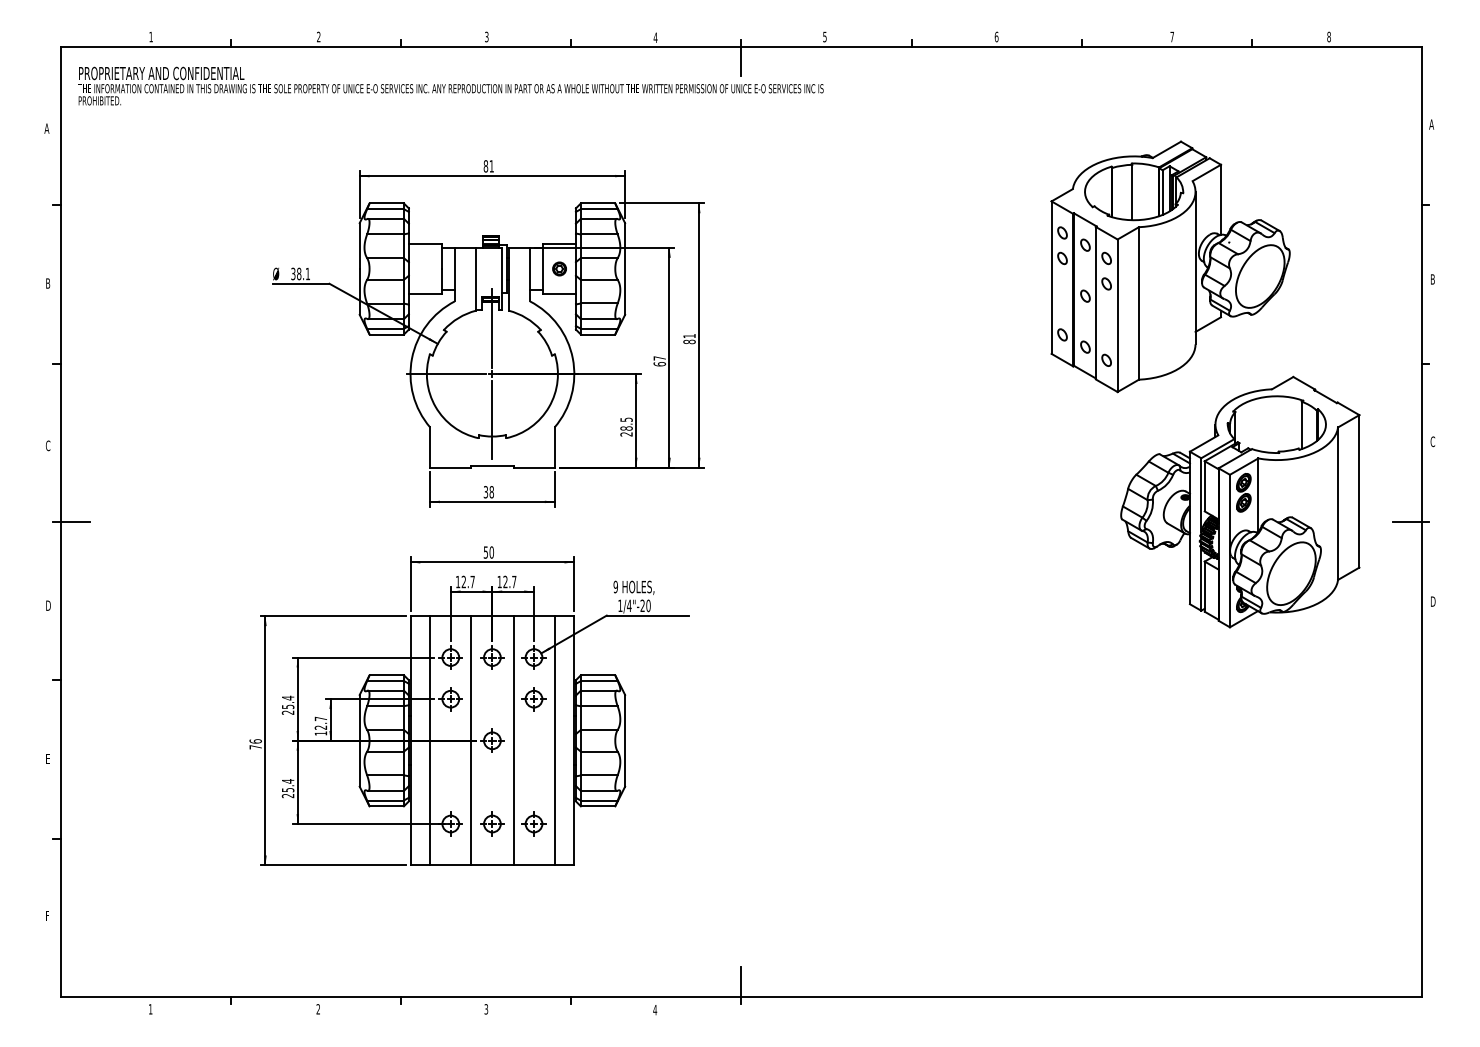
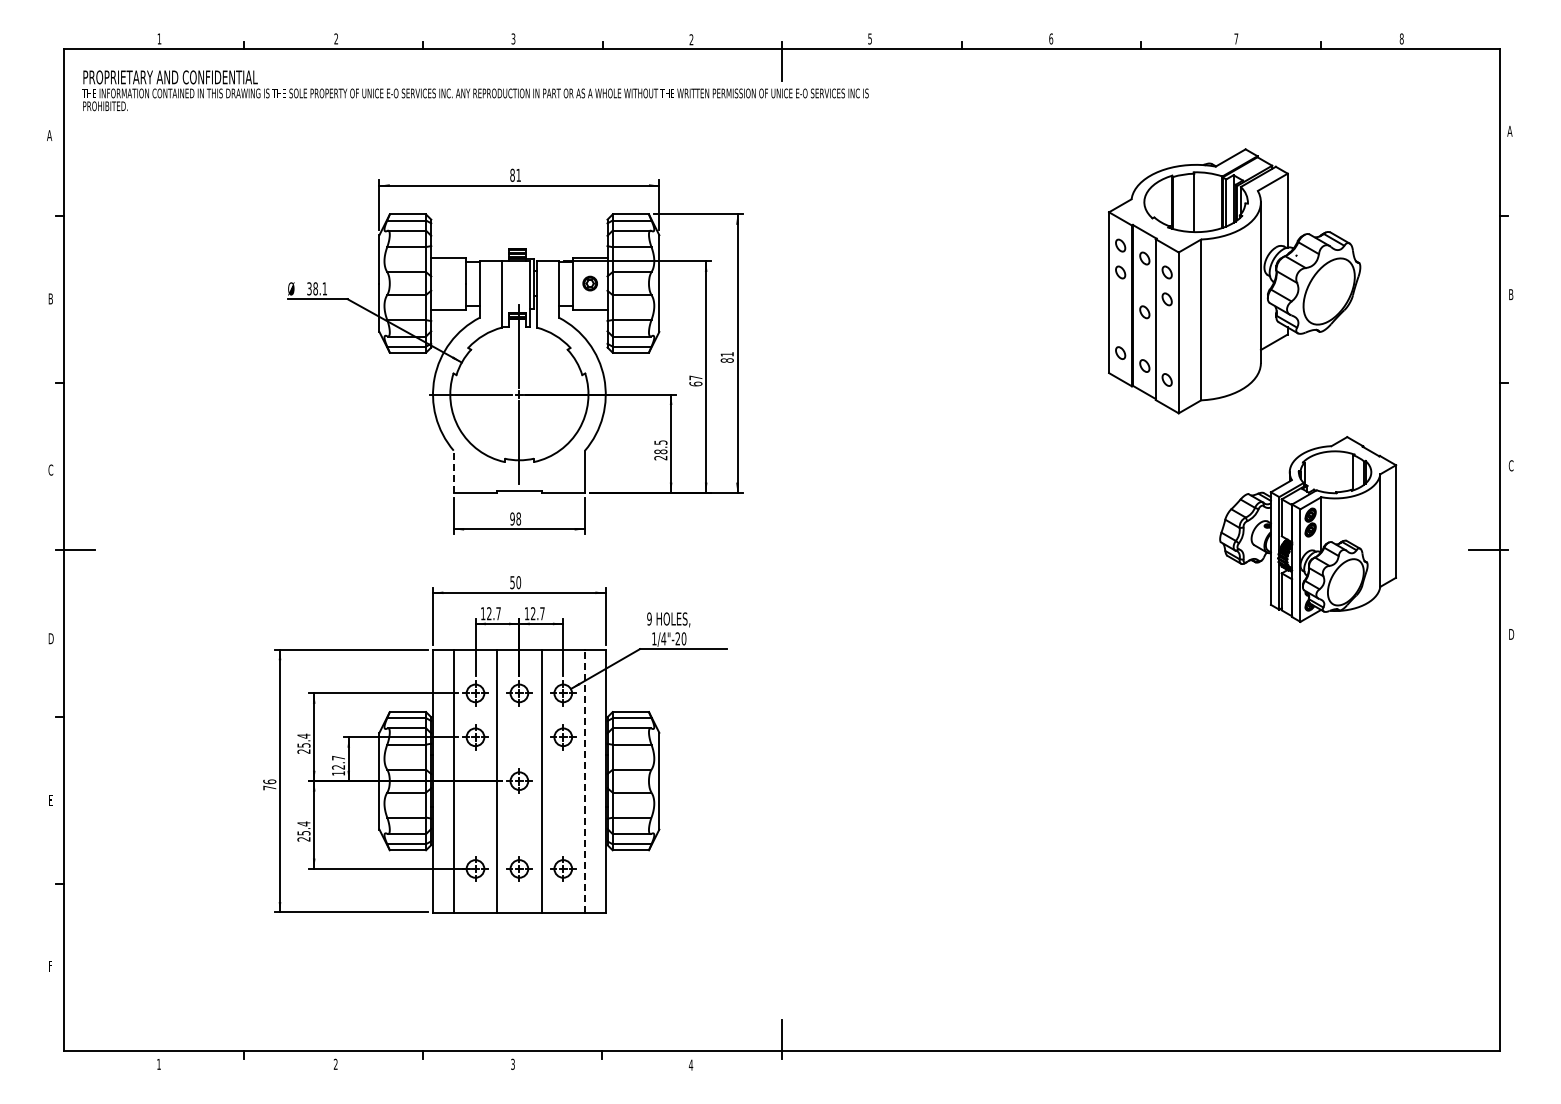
text: (655, 37) -> (691, 39), 4 -> 2
line: (429, 447) -> (453, 471), solid -> dashed
text: (485, 491) -> (512, 518), 38 -> 98
part: (1239, 502) -> (1307, 529), size x0.7
line: (555, 740) -> (585, 780), solid -> dashed

